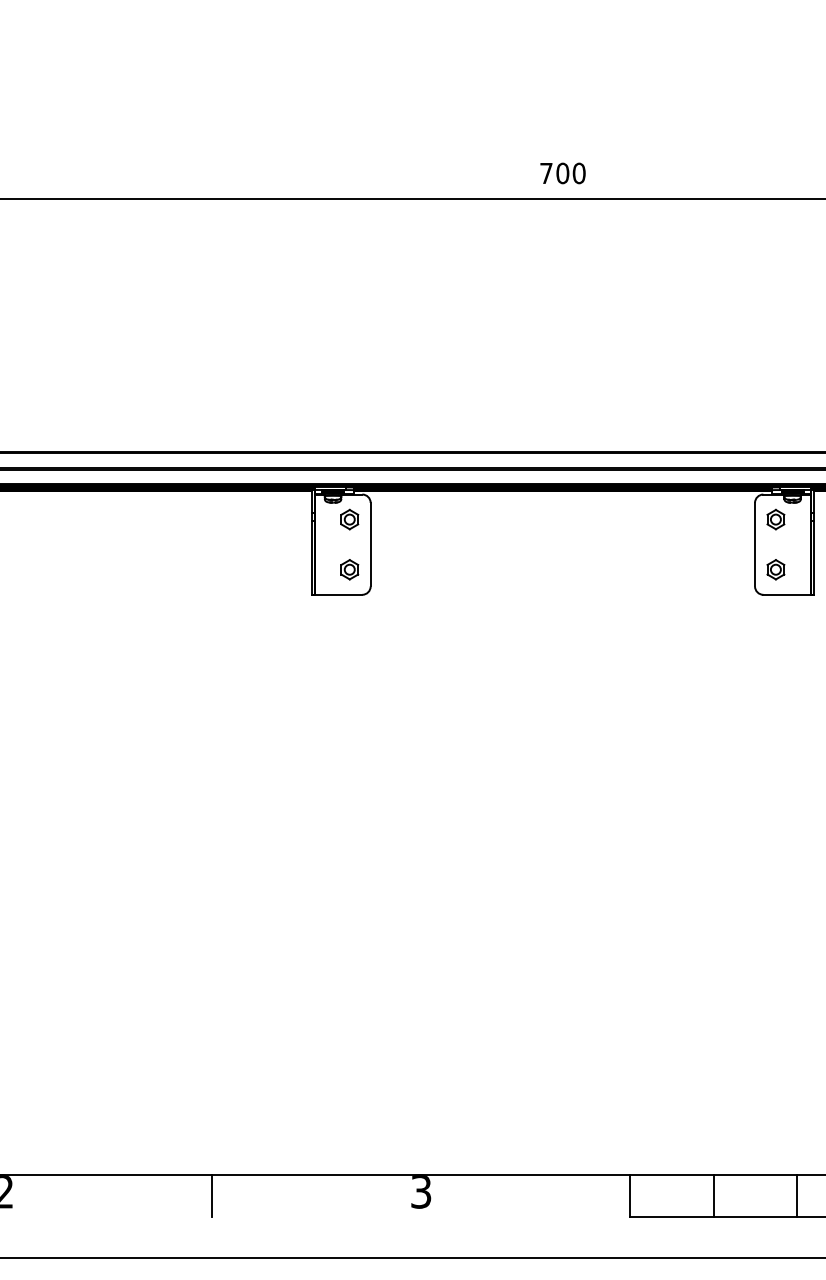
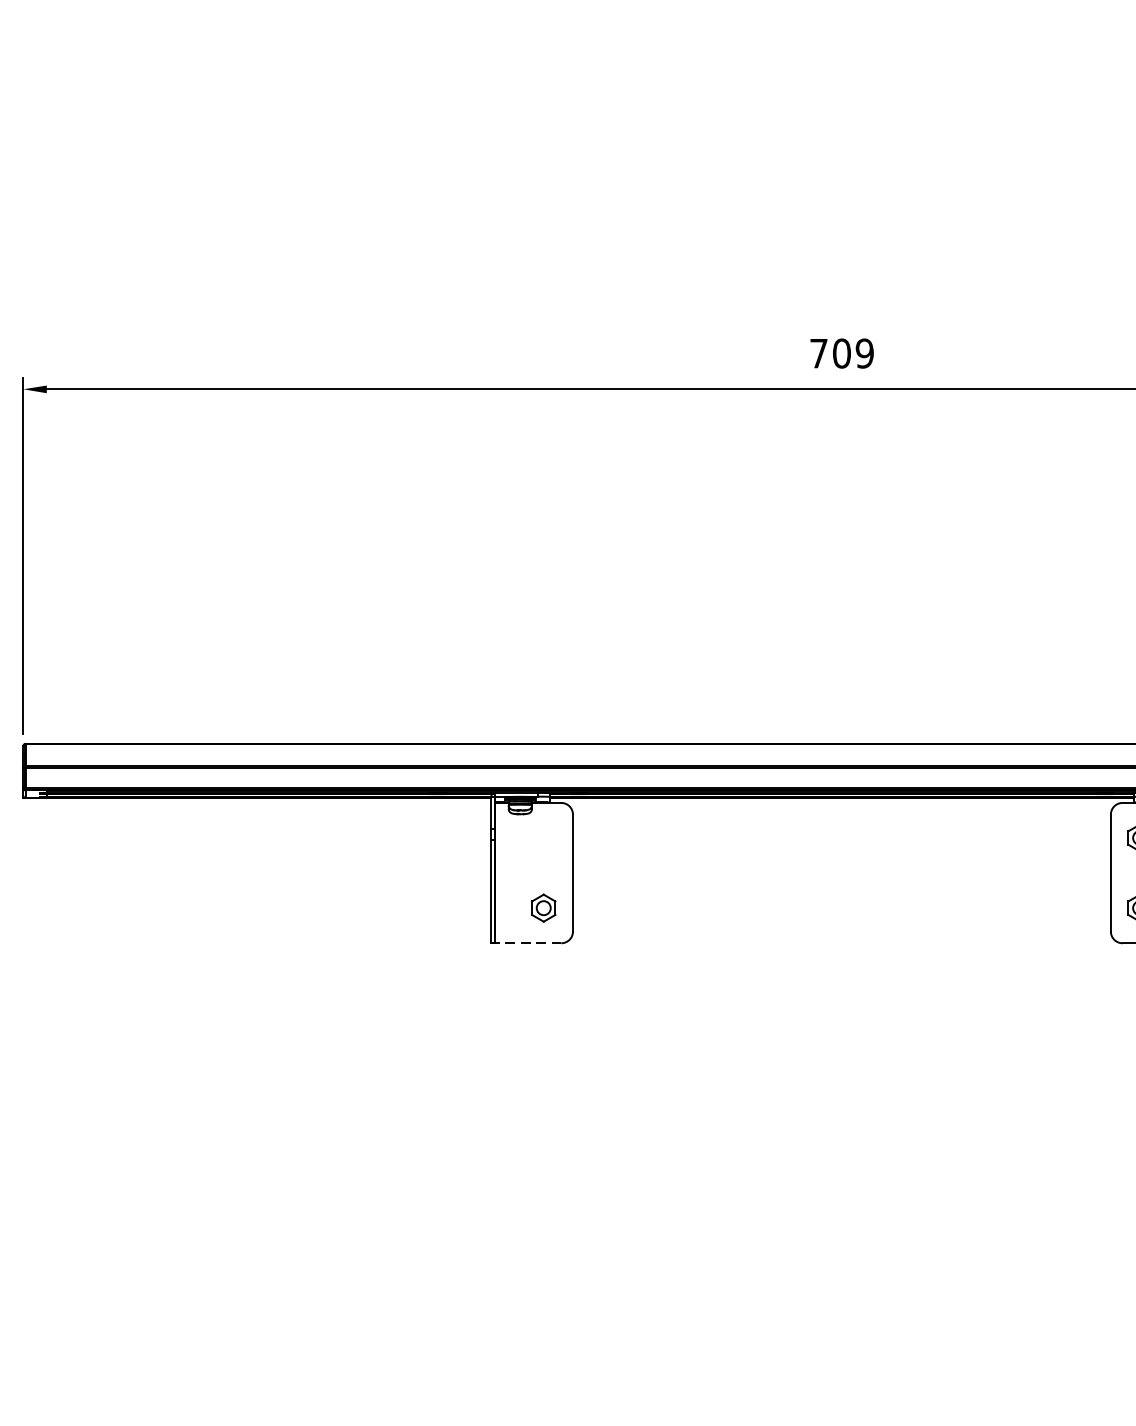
text: (578, 173) -> (863, 353), 700 -> 709
part: (349, 519) -> (543, 837), removed
line: (338, 594) -> (527, 942), solid -> dashed

